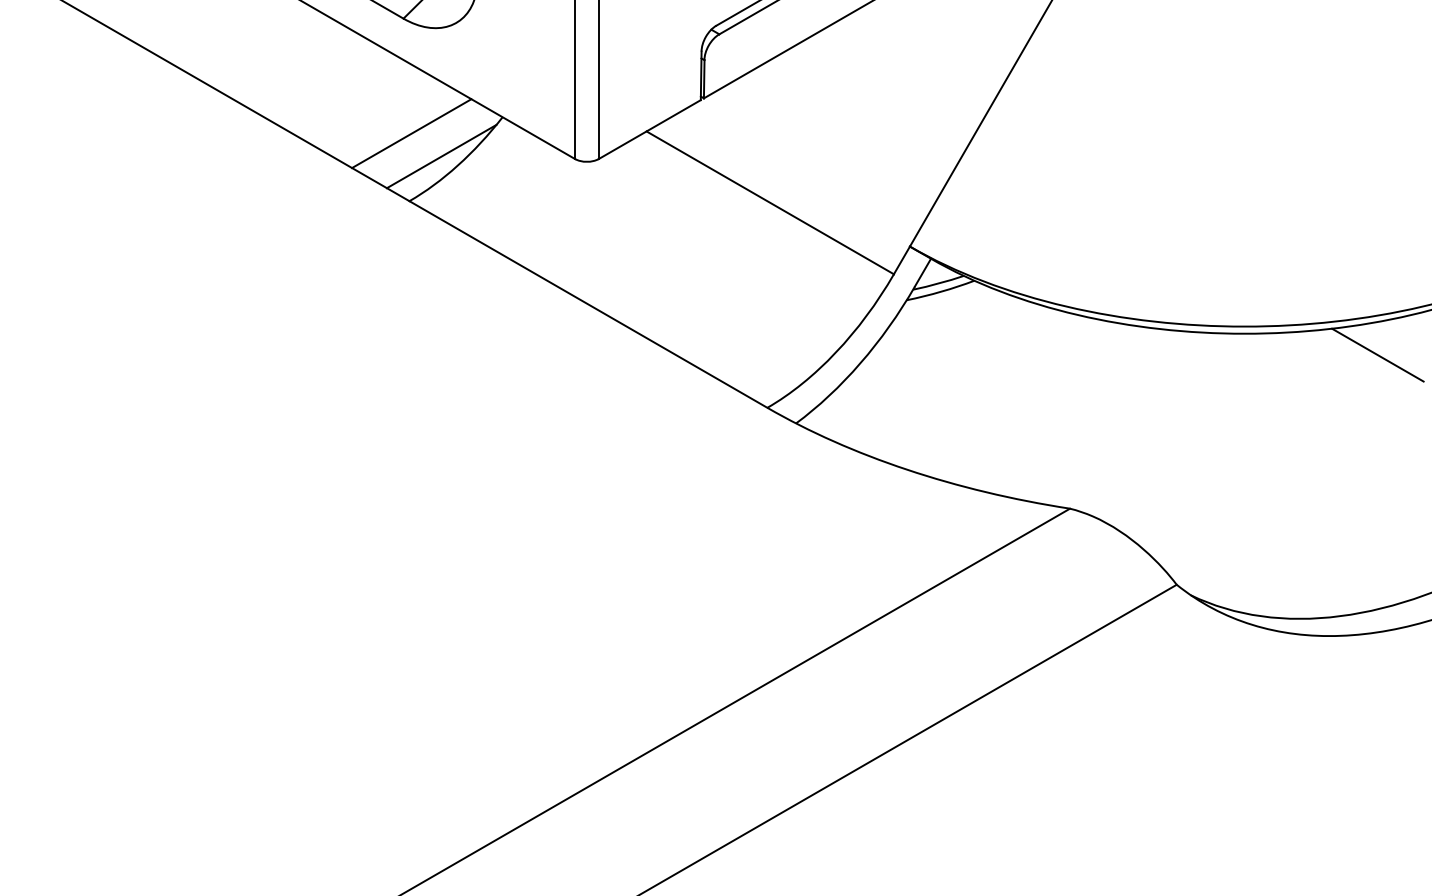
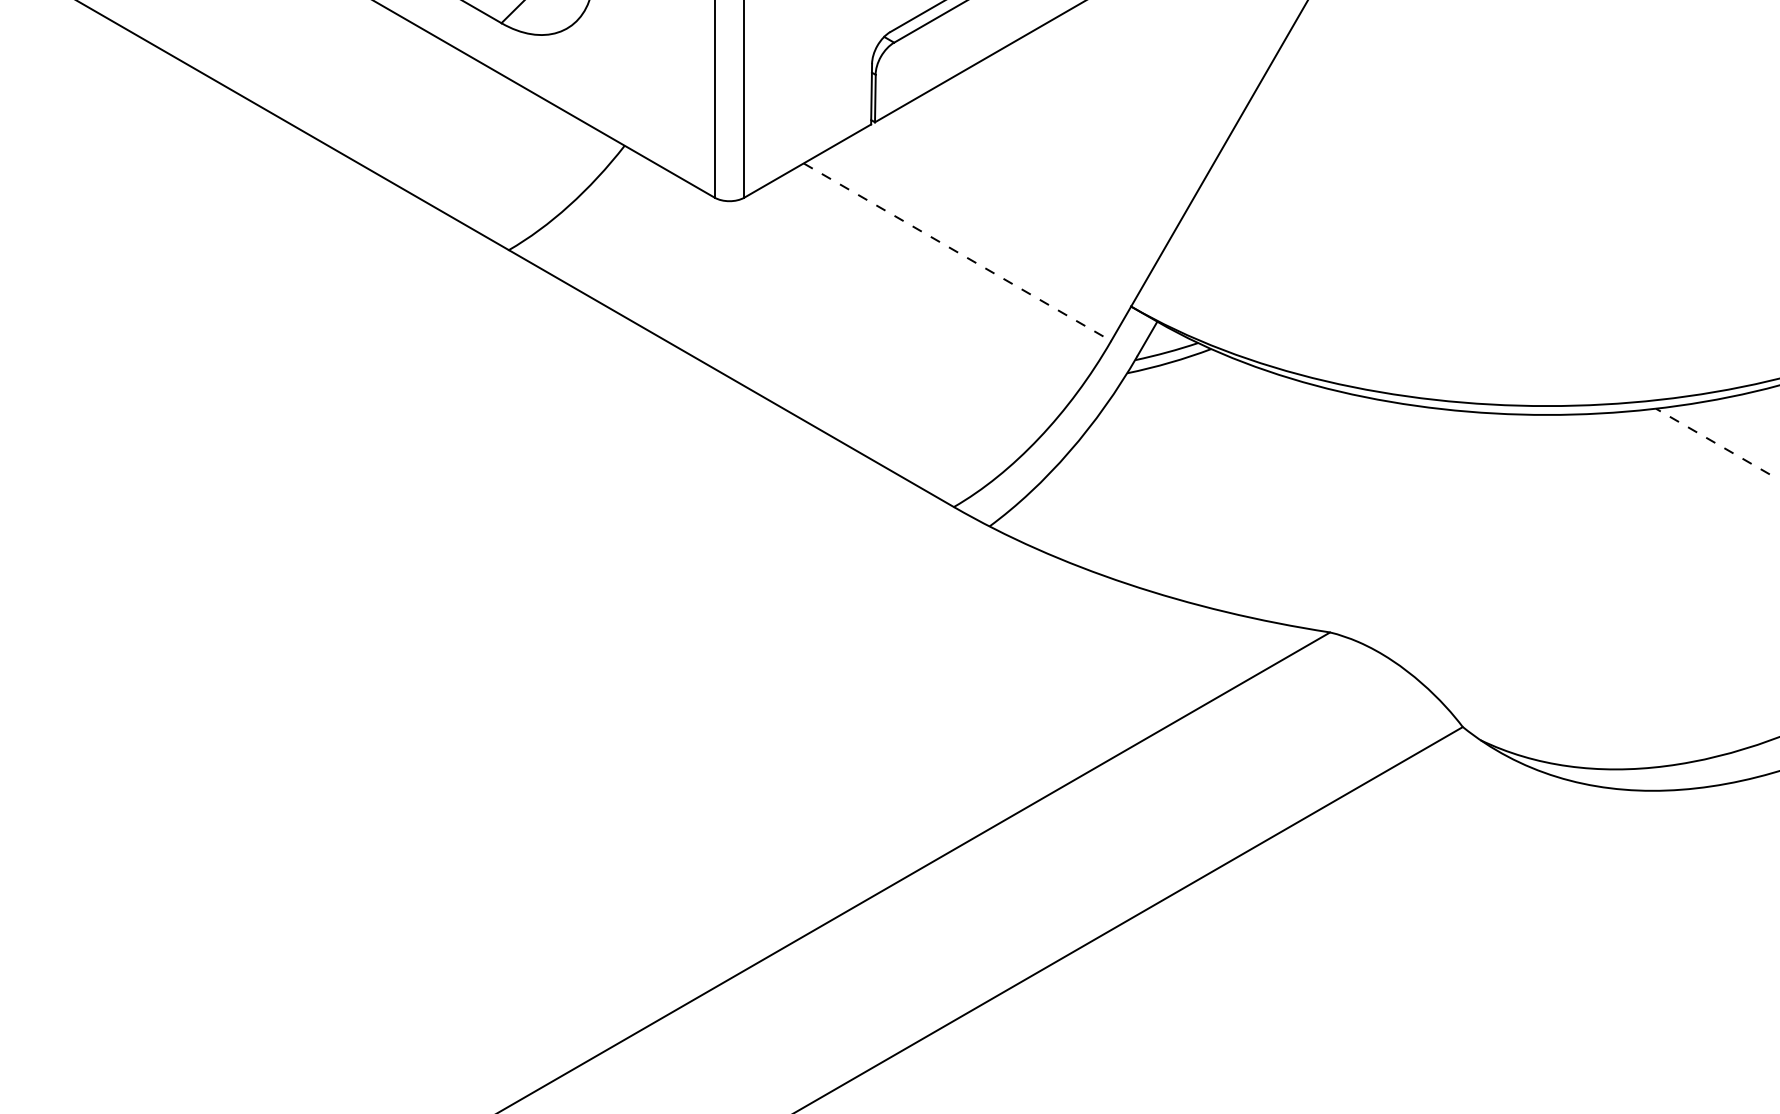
line: (411, 133) -> (511, 165), removed
line: (441, 156) -> (548, 194), removed
line: (770, 202) -> (957, 251), solid -> dashed
line: (1377, 355) -> (1712, 441), solid -> dashed

